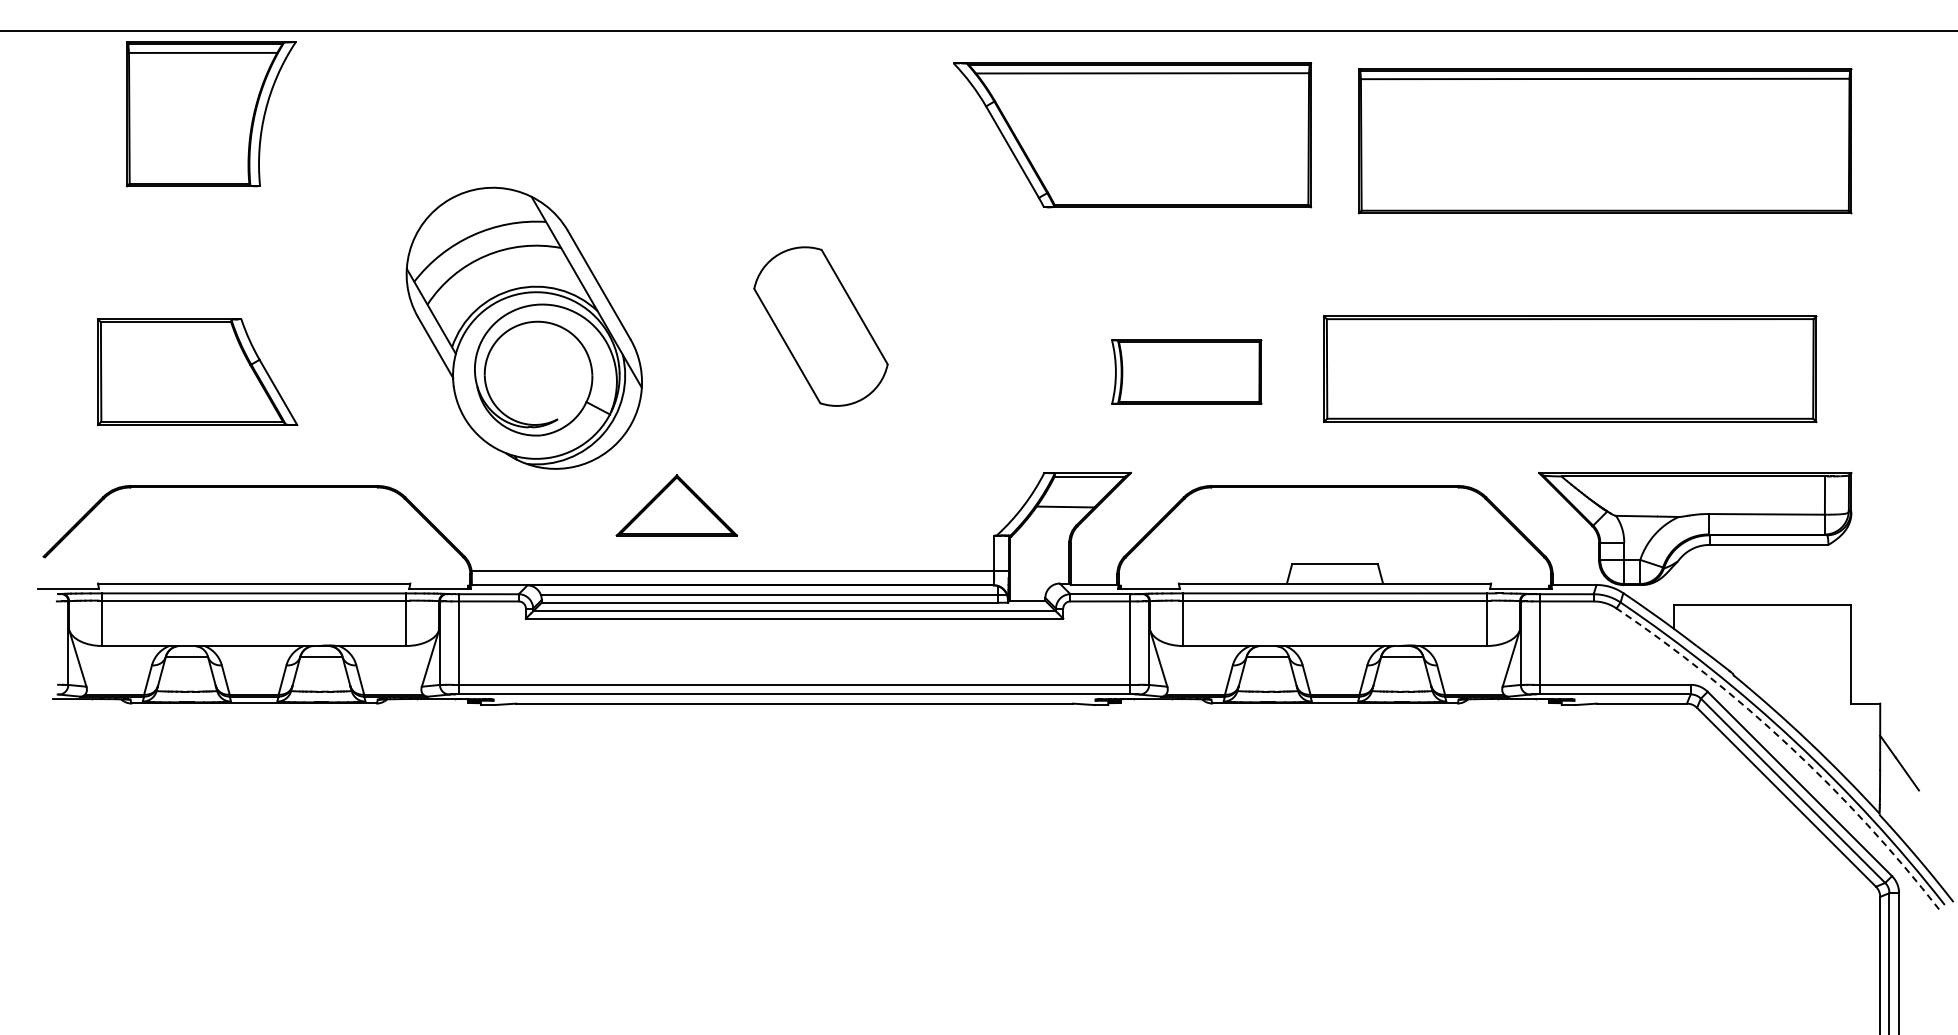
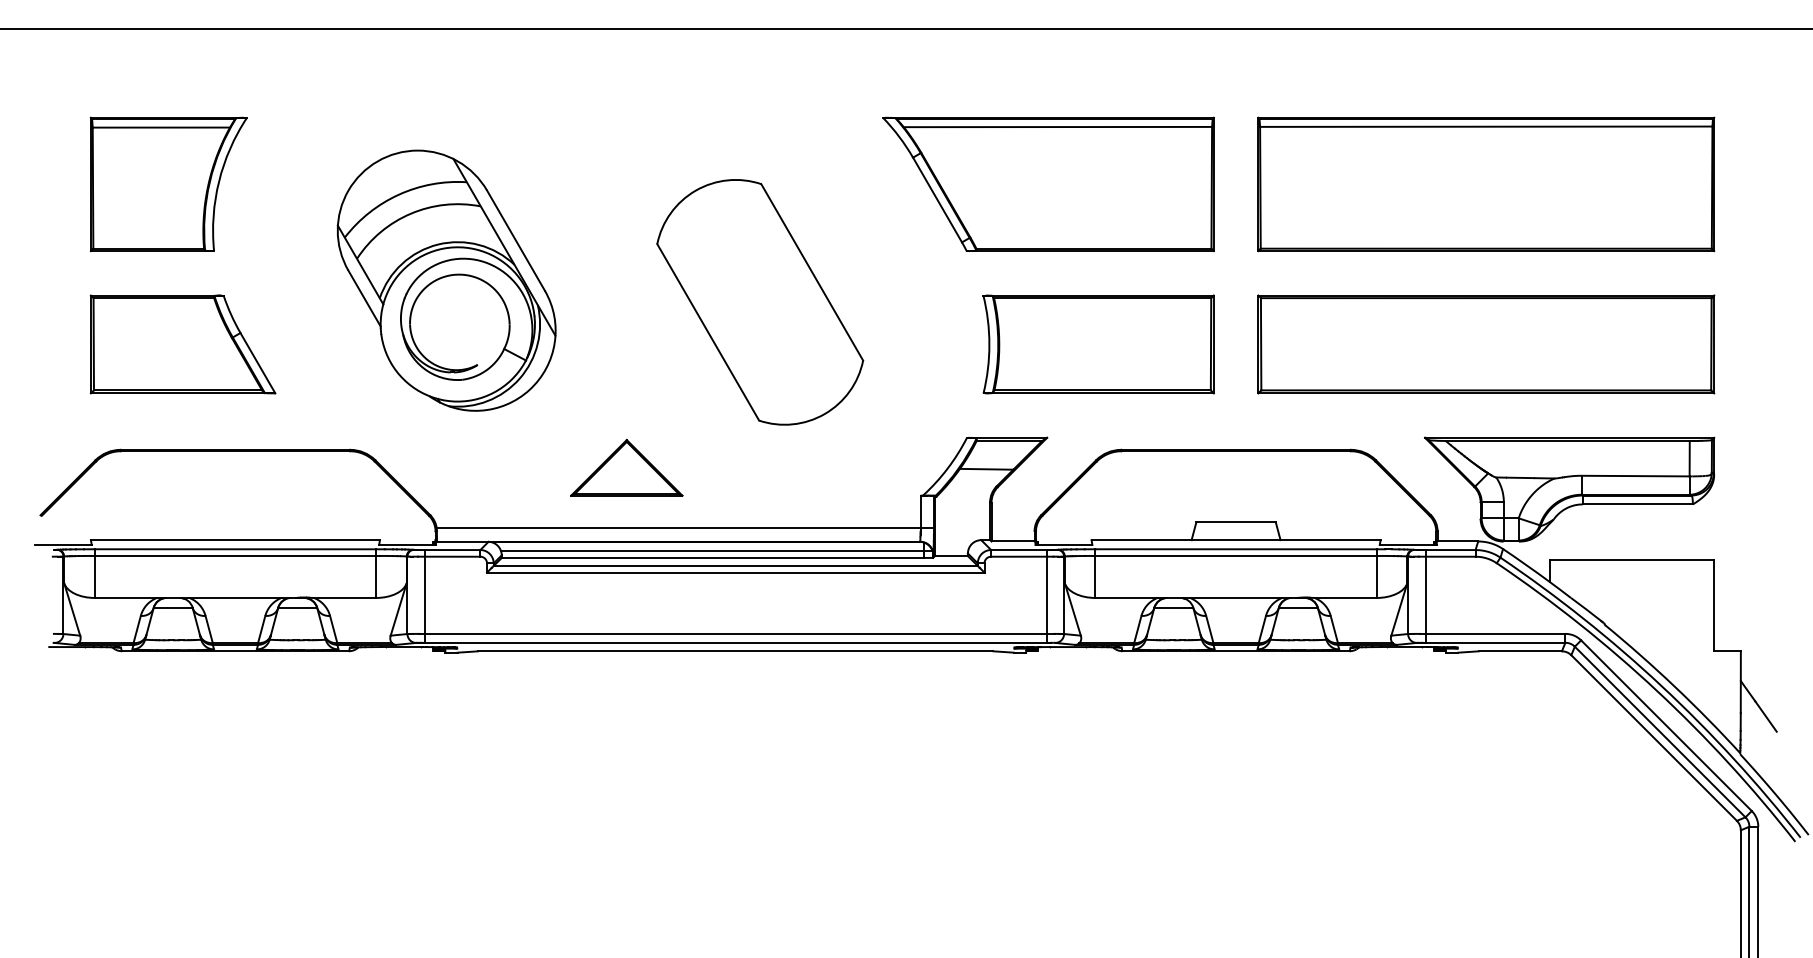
part: (211, 114) -> (169, 184), moved
part: (1132, 135) -> (1048, 184), moved
part: (1605, 141) -> (1486, 184), moved
part: (820, 326) -> (759, 302), size x1.67
part: (523, 327) -> (445, 279), moved
part: (1570, 369) -> (1486, 344), moved
part: (1186, 371) -> (1098, 343), size x1.67
arc: (1789, 746) -> (1656, 691), dashed -> solid

